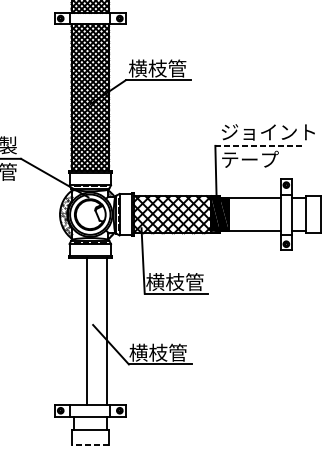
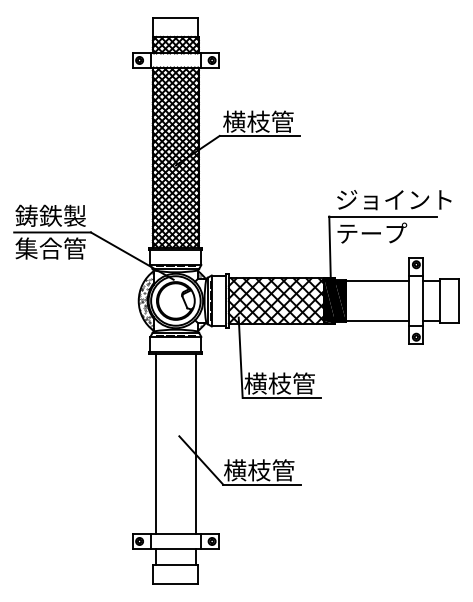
line: (258, 145) -> (382, 216), dashed -> solid
line: (86, 331) -> (155, 444), moved
line: (89, 444) -> (175, 583), dashed -> solid

